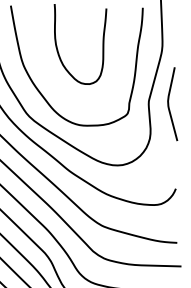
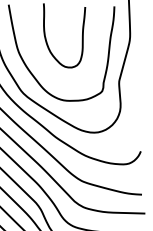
curve: (169, 104) -> (135, 83), removed

